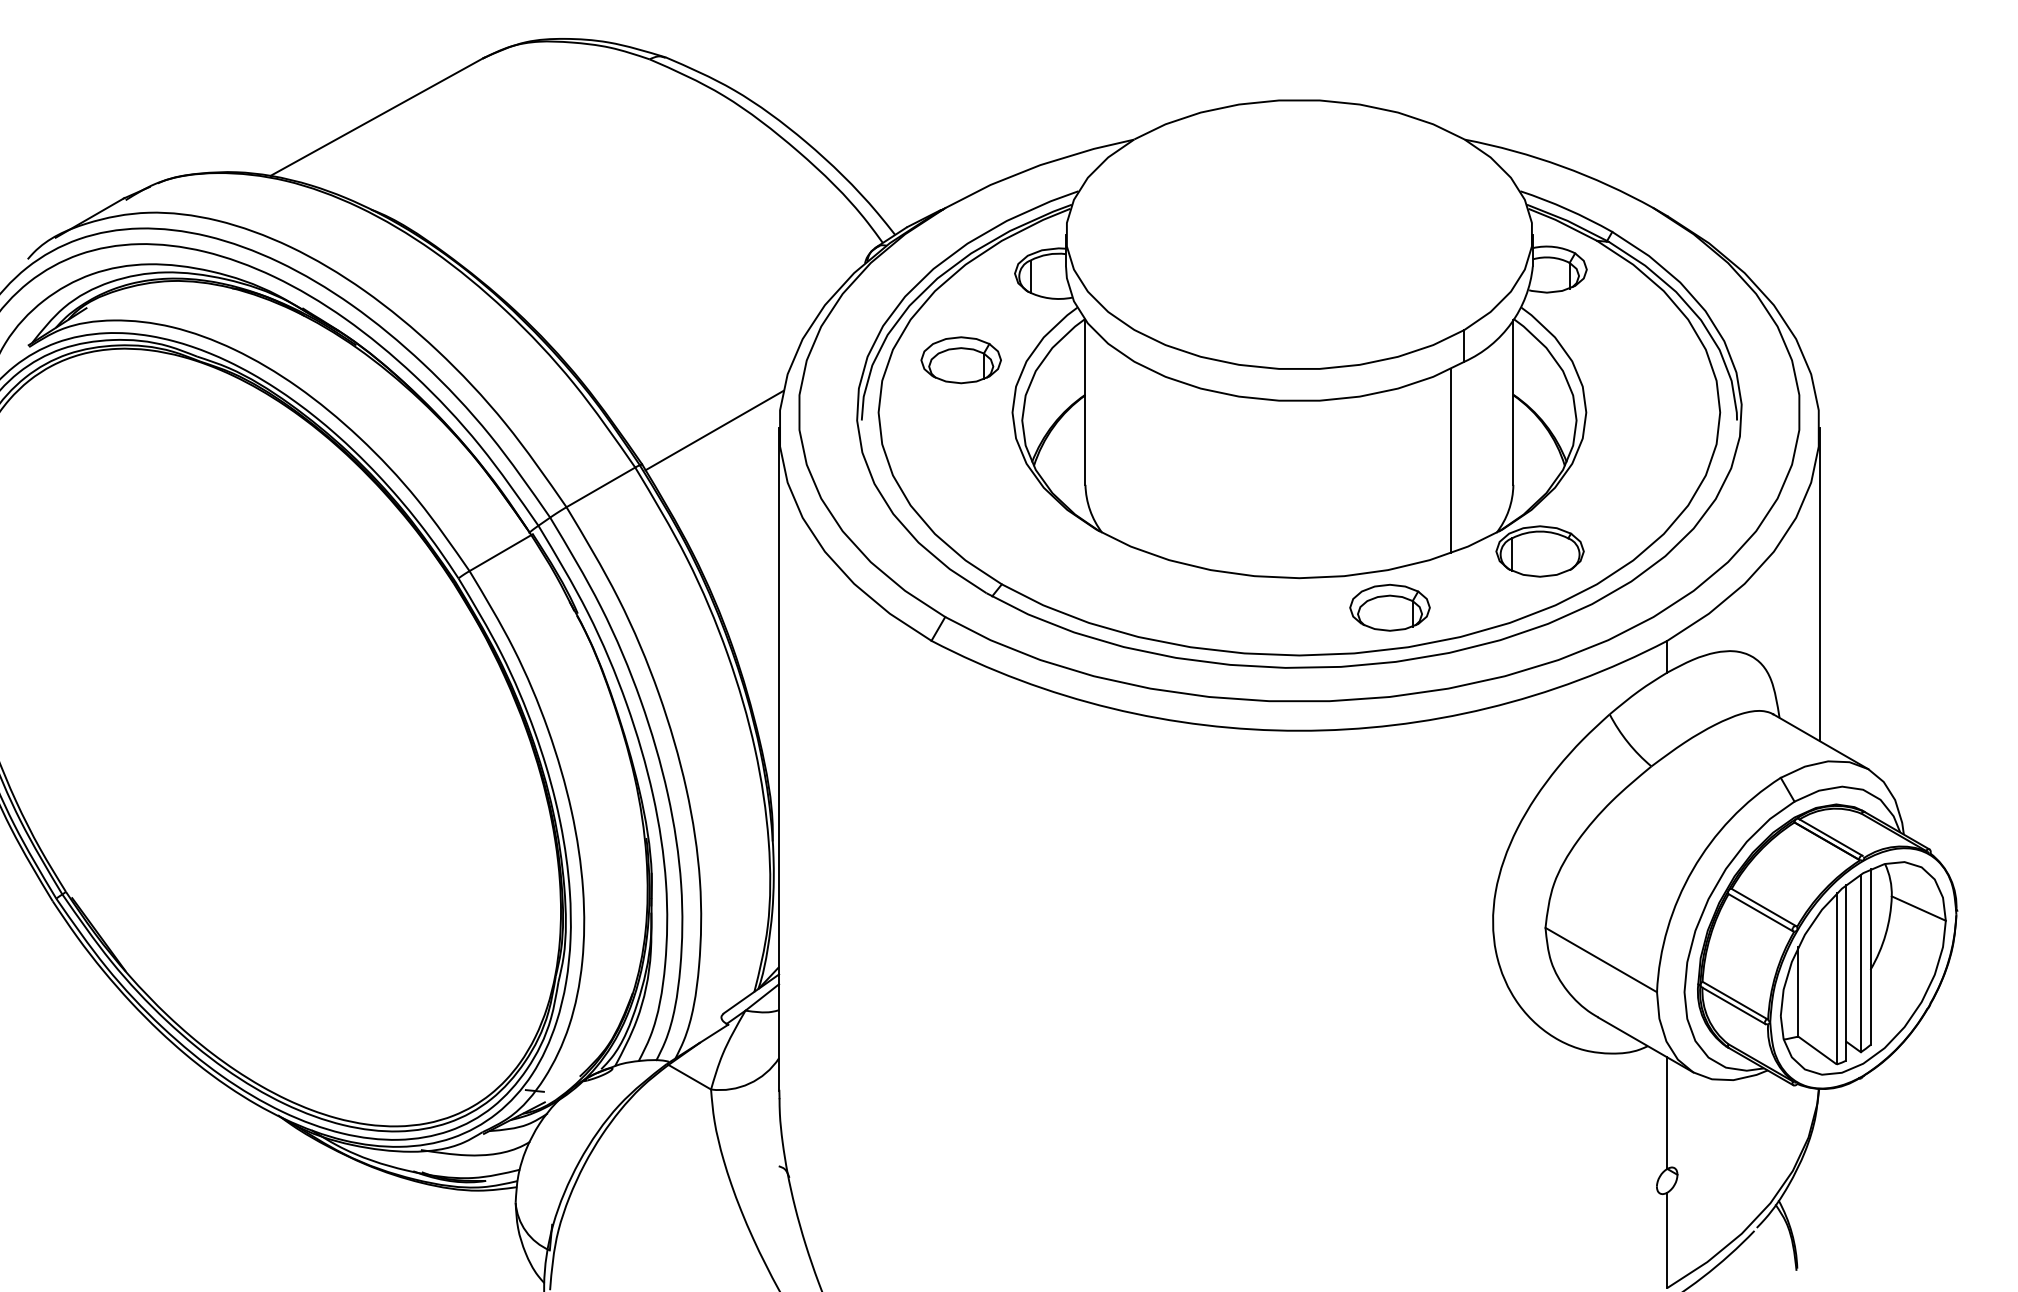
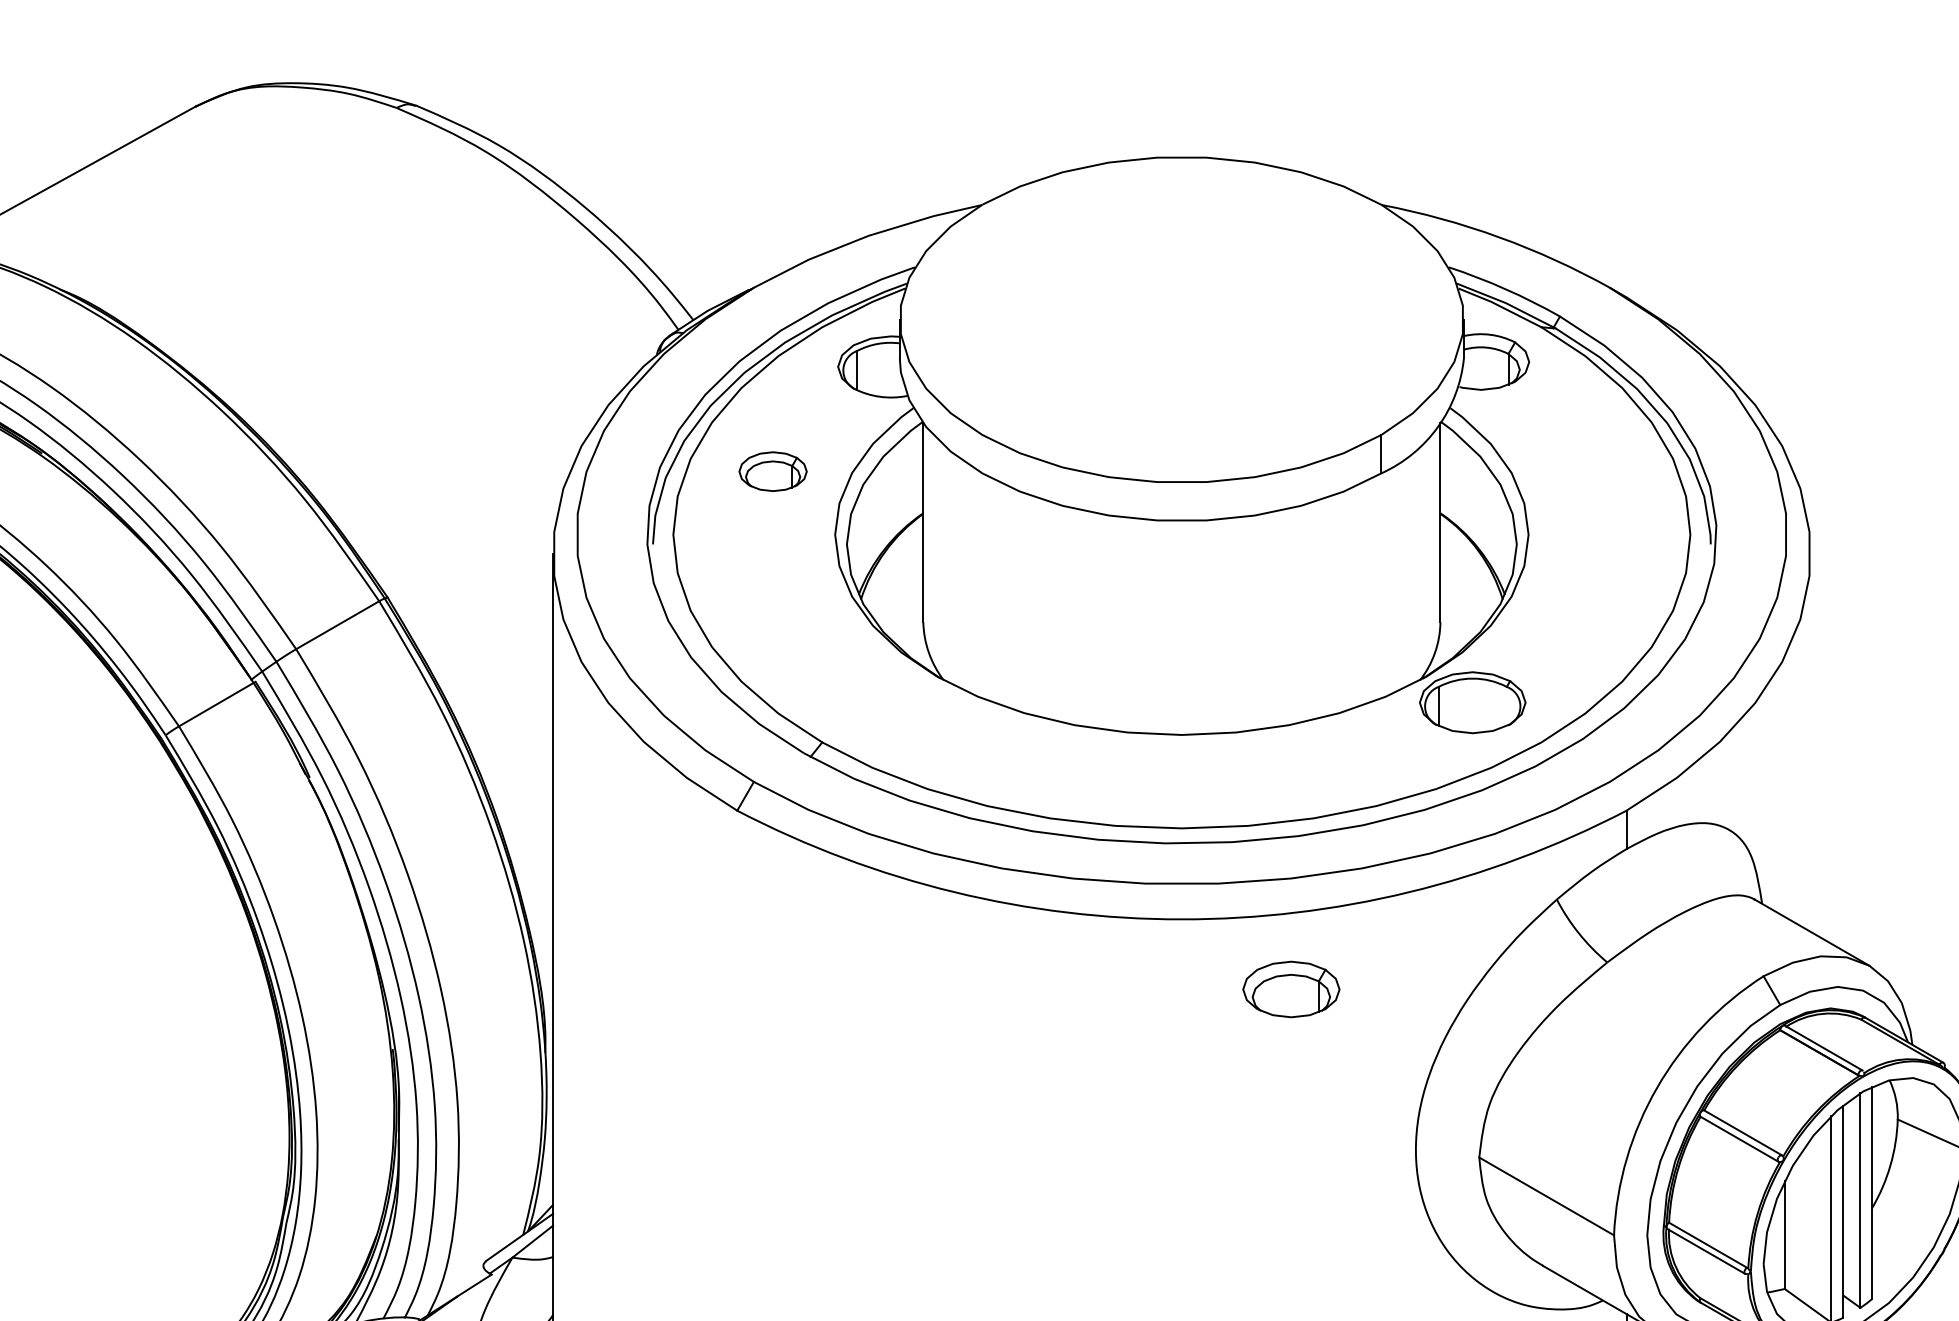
part: (960, 360) -> (772, 471), size x0.7
line: (714, 430) -> (475, 556), removed
line: (1450, 461) -> (1364, 593), removed
line: (1819, 584) -> (1810, 742), removed
part: (1389, 607) -> (1290, 989), moved

